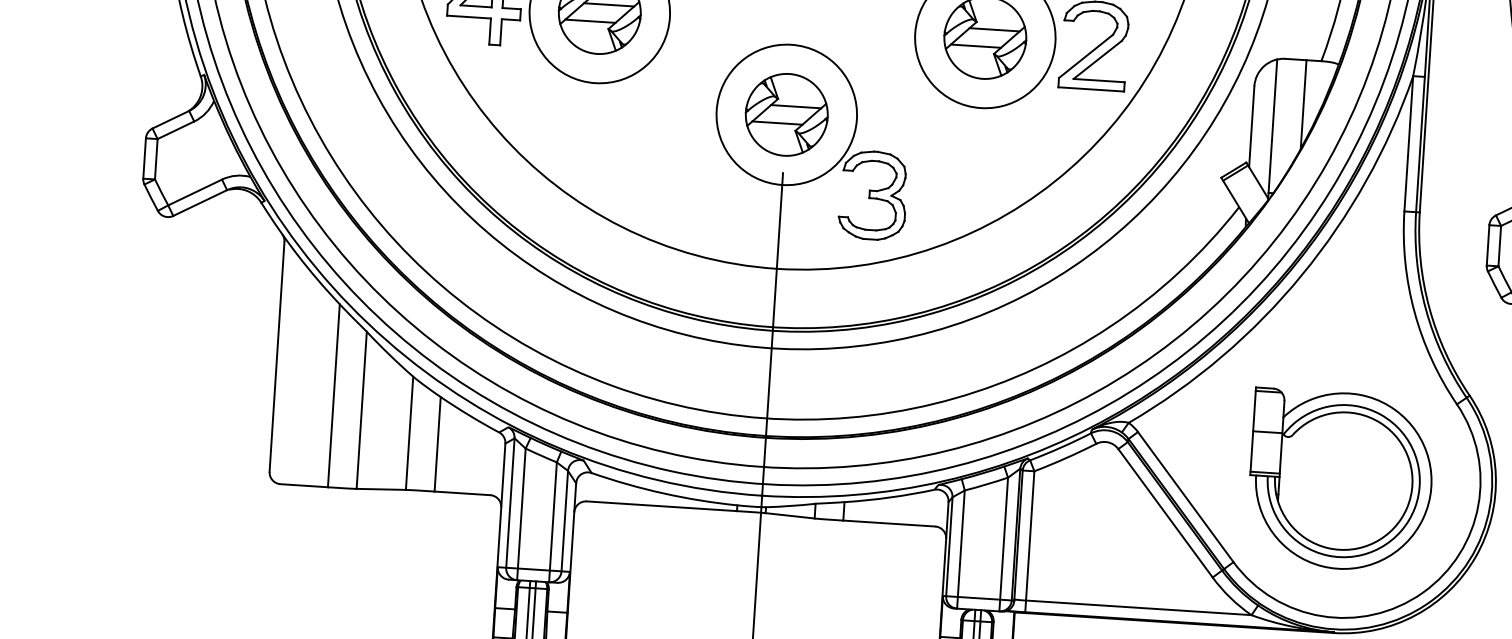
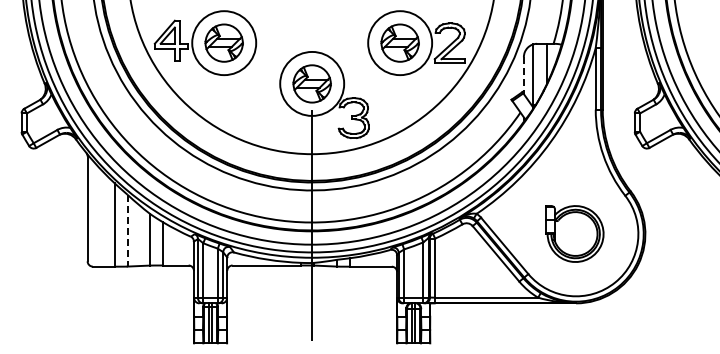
line: (1250, 128) -> (523, 76), solid -> dashed
line: (361, 409) -> (127, 230), solid -> dashed
part: (1340, 479) -> (574, 233), size x0.7

